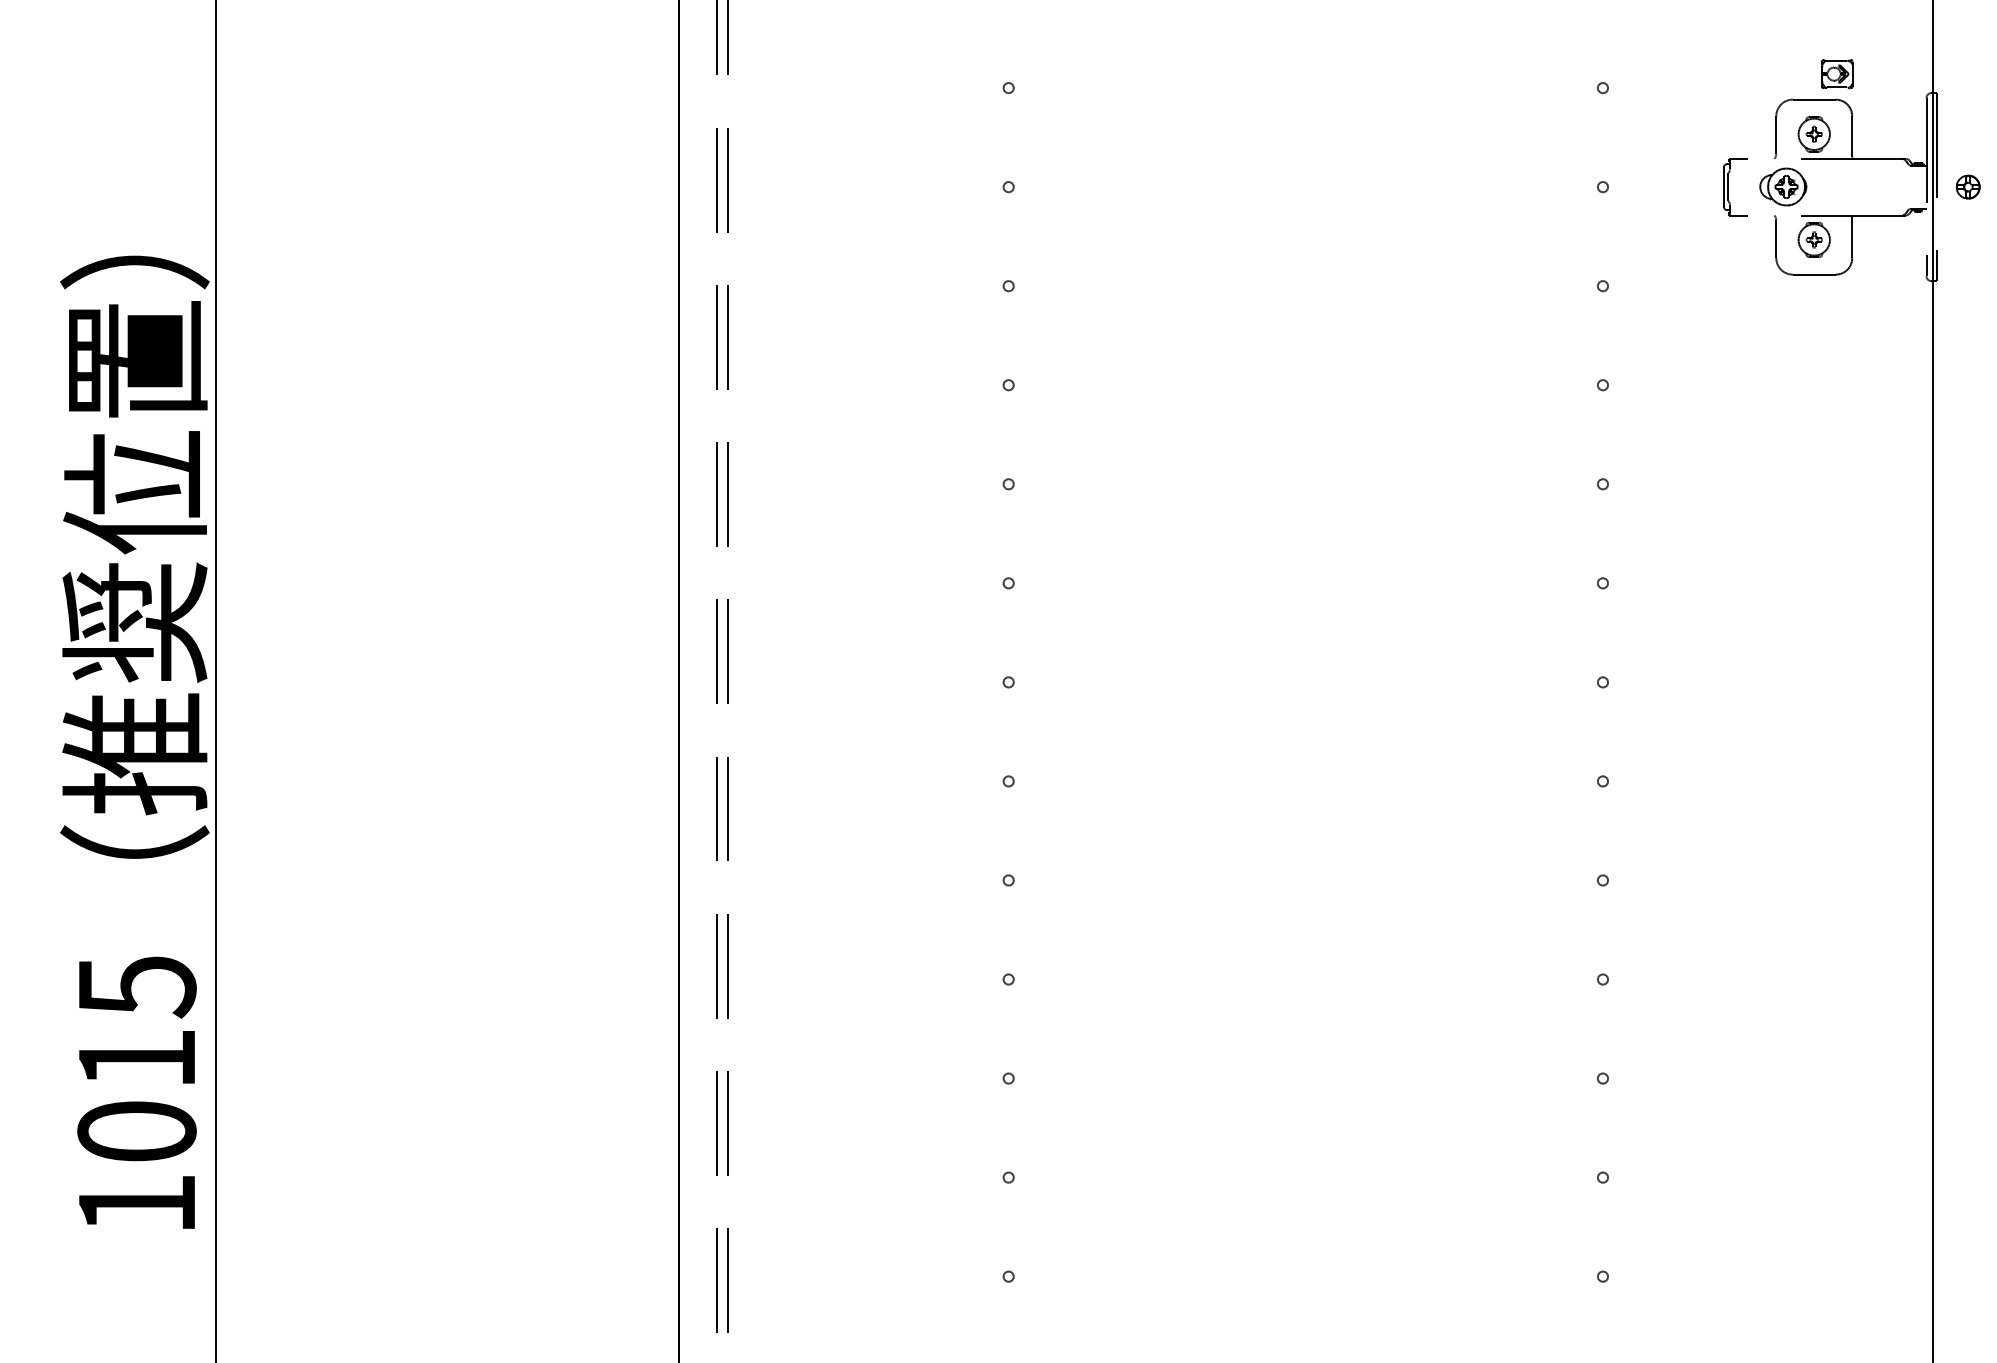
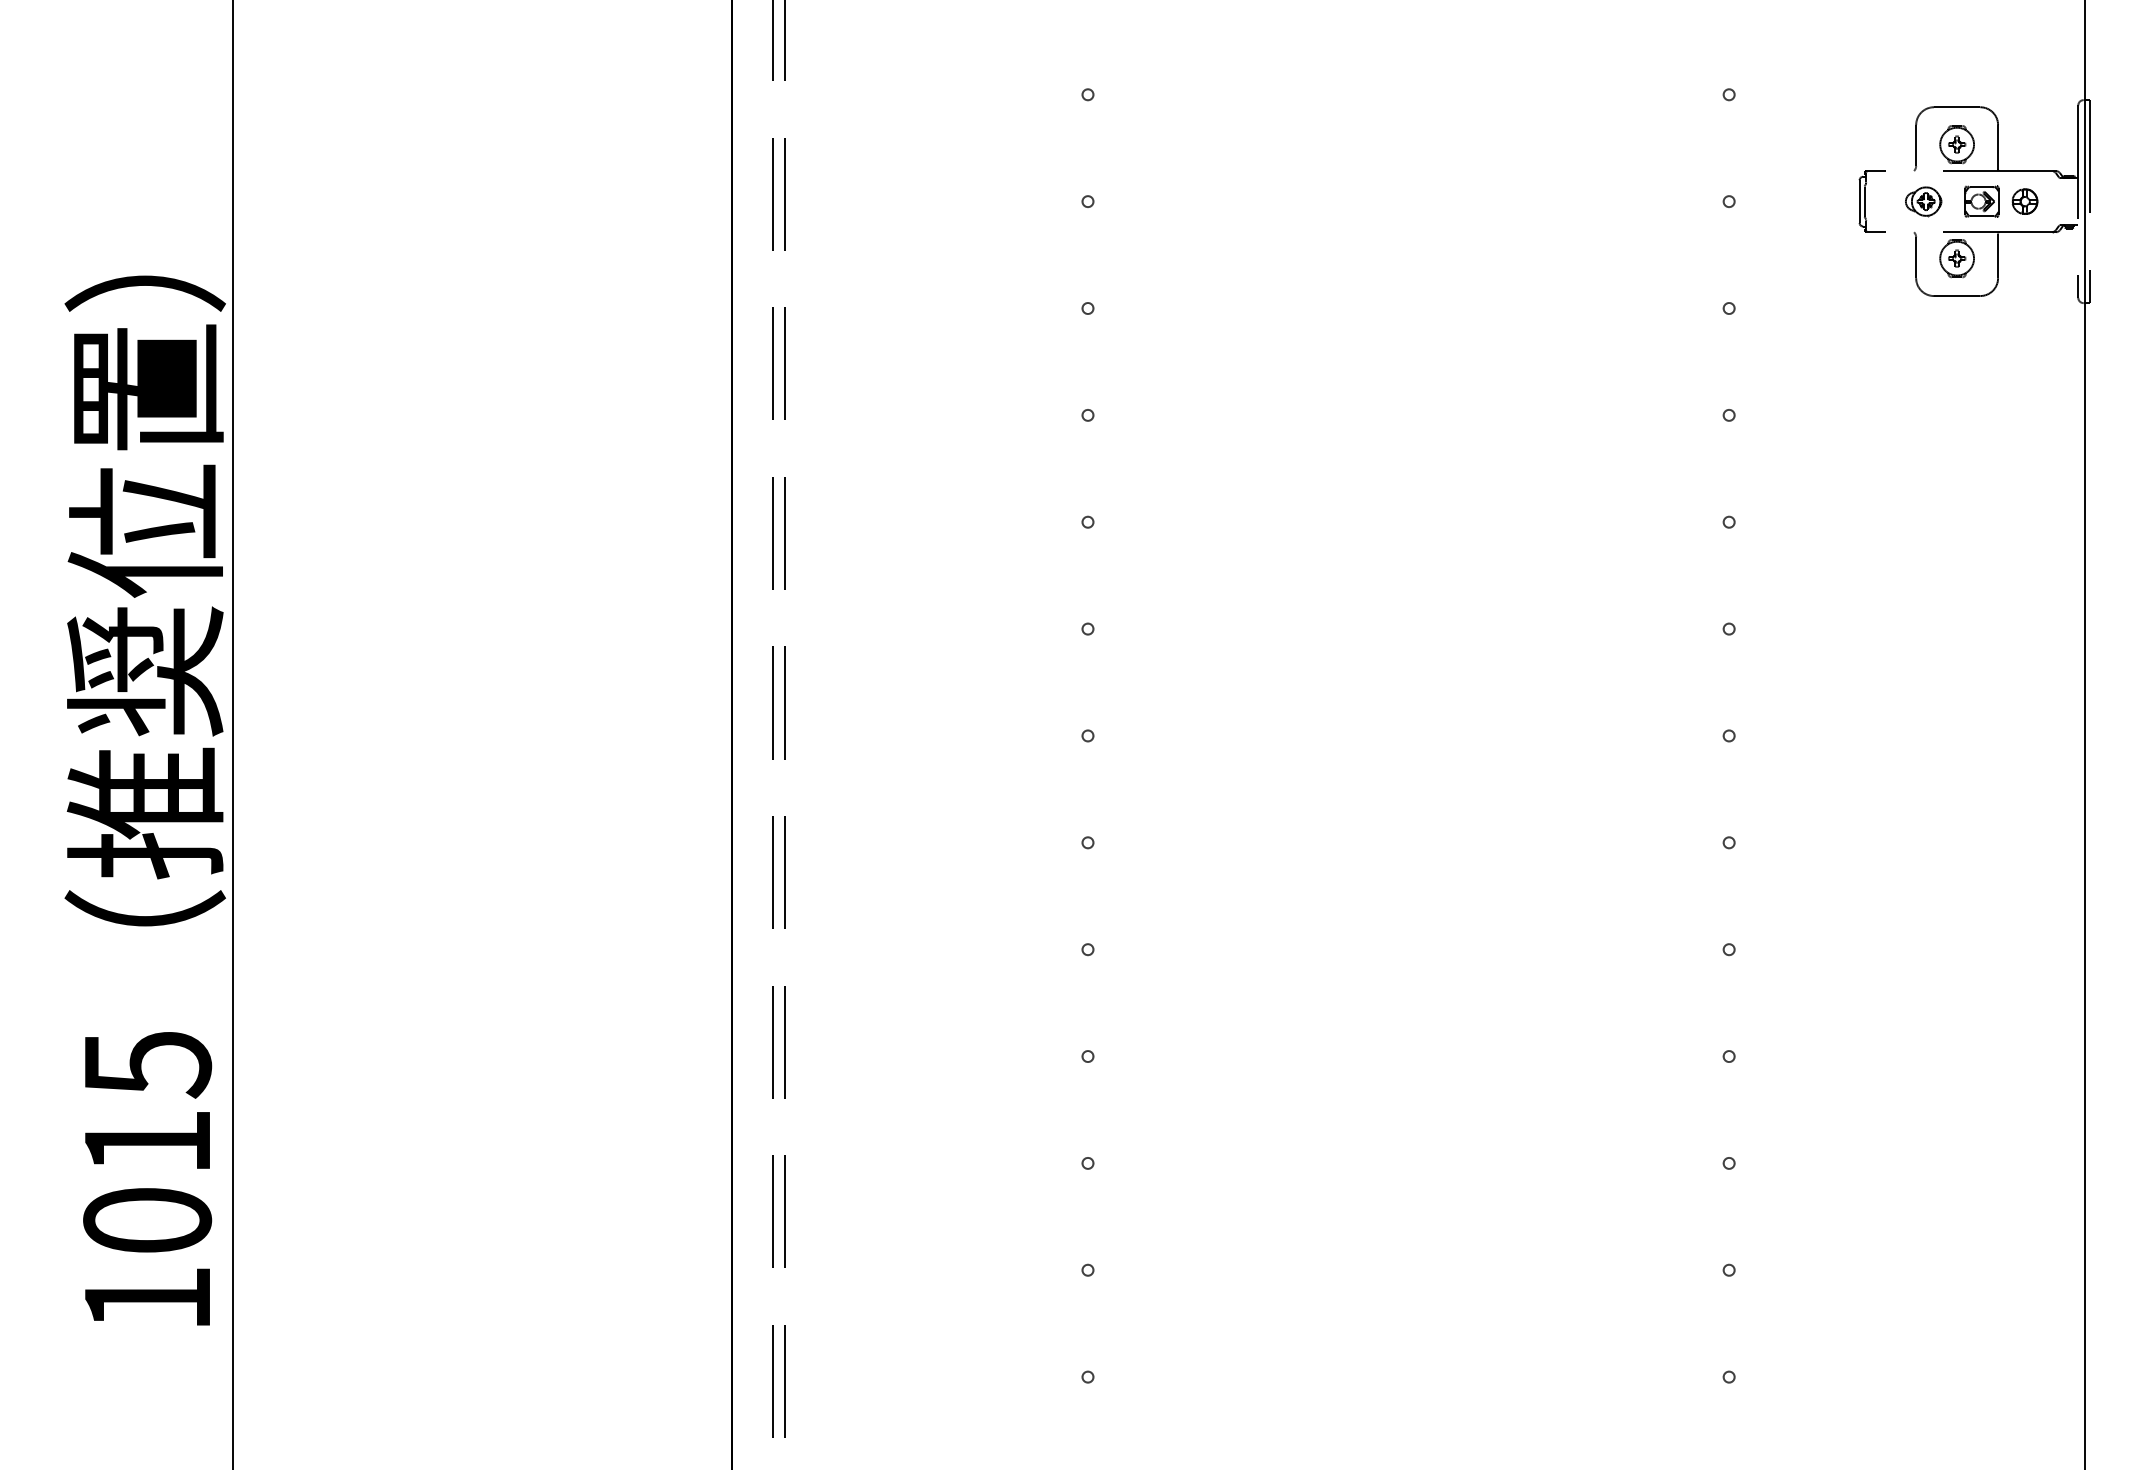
part: (1837, 74) -> (1982, 202), moved
part: (1968, 186) -> (2025, 200), moved
part: (1782, 187) -> (1922, 202), size x0.71

